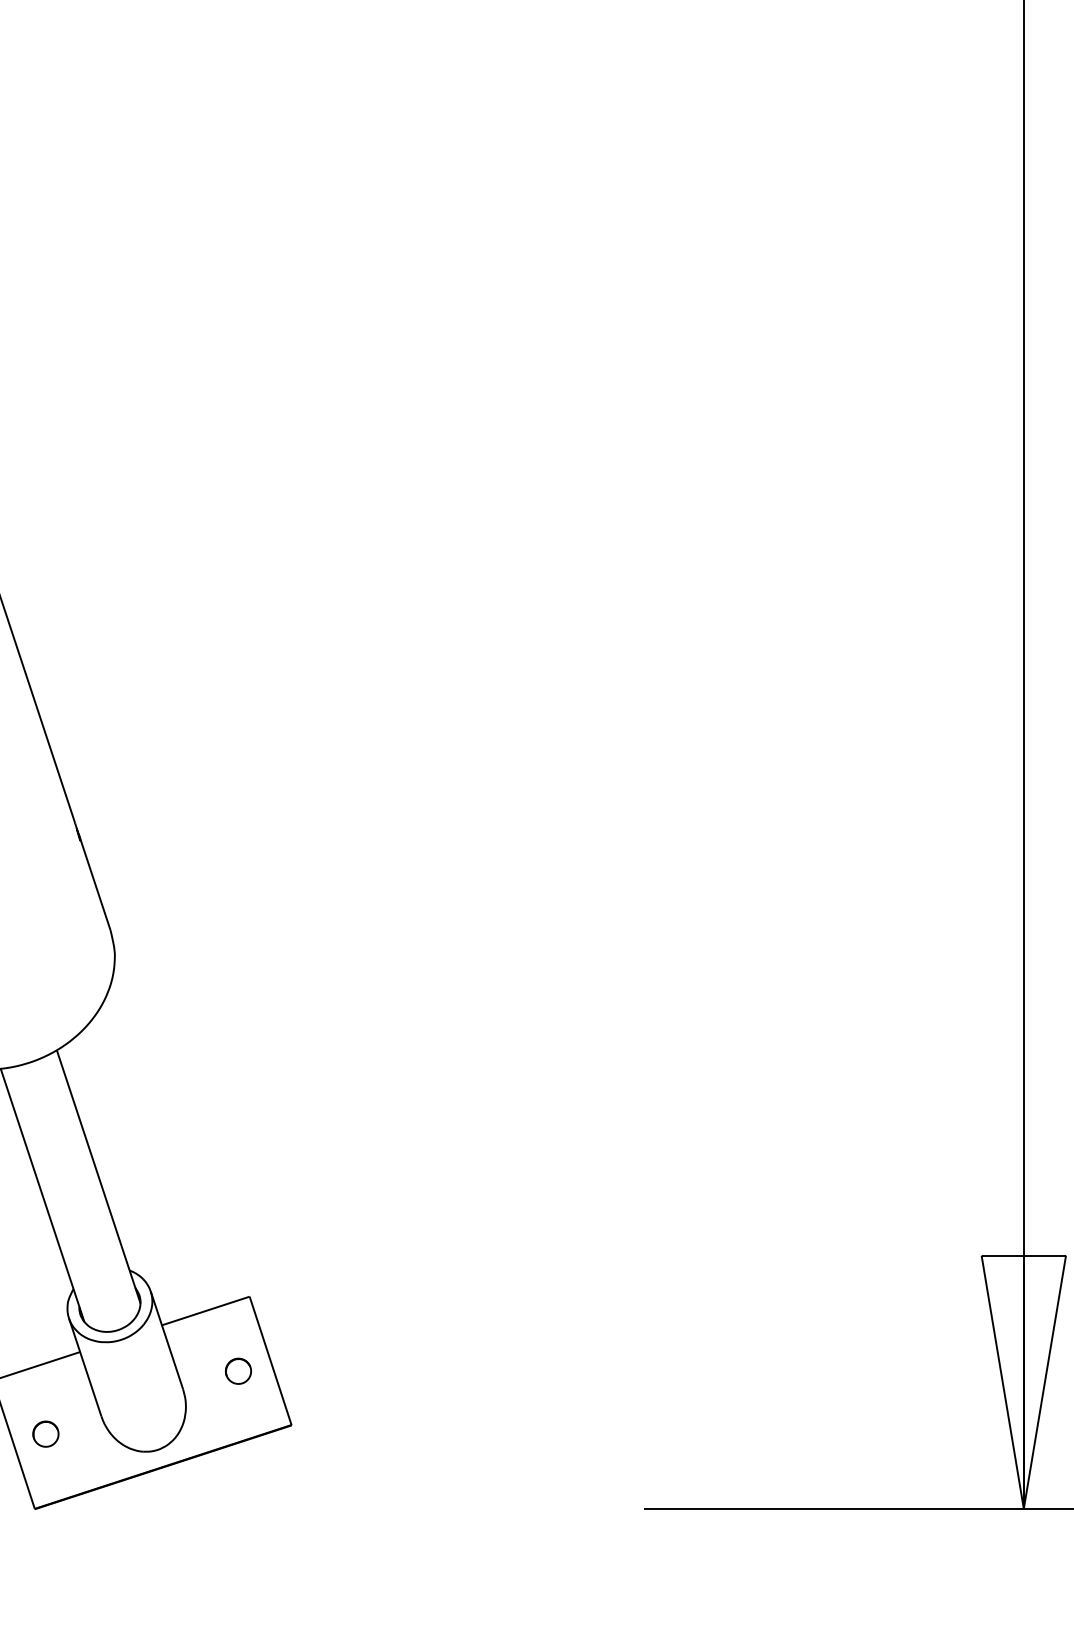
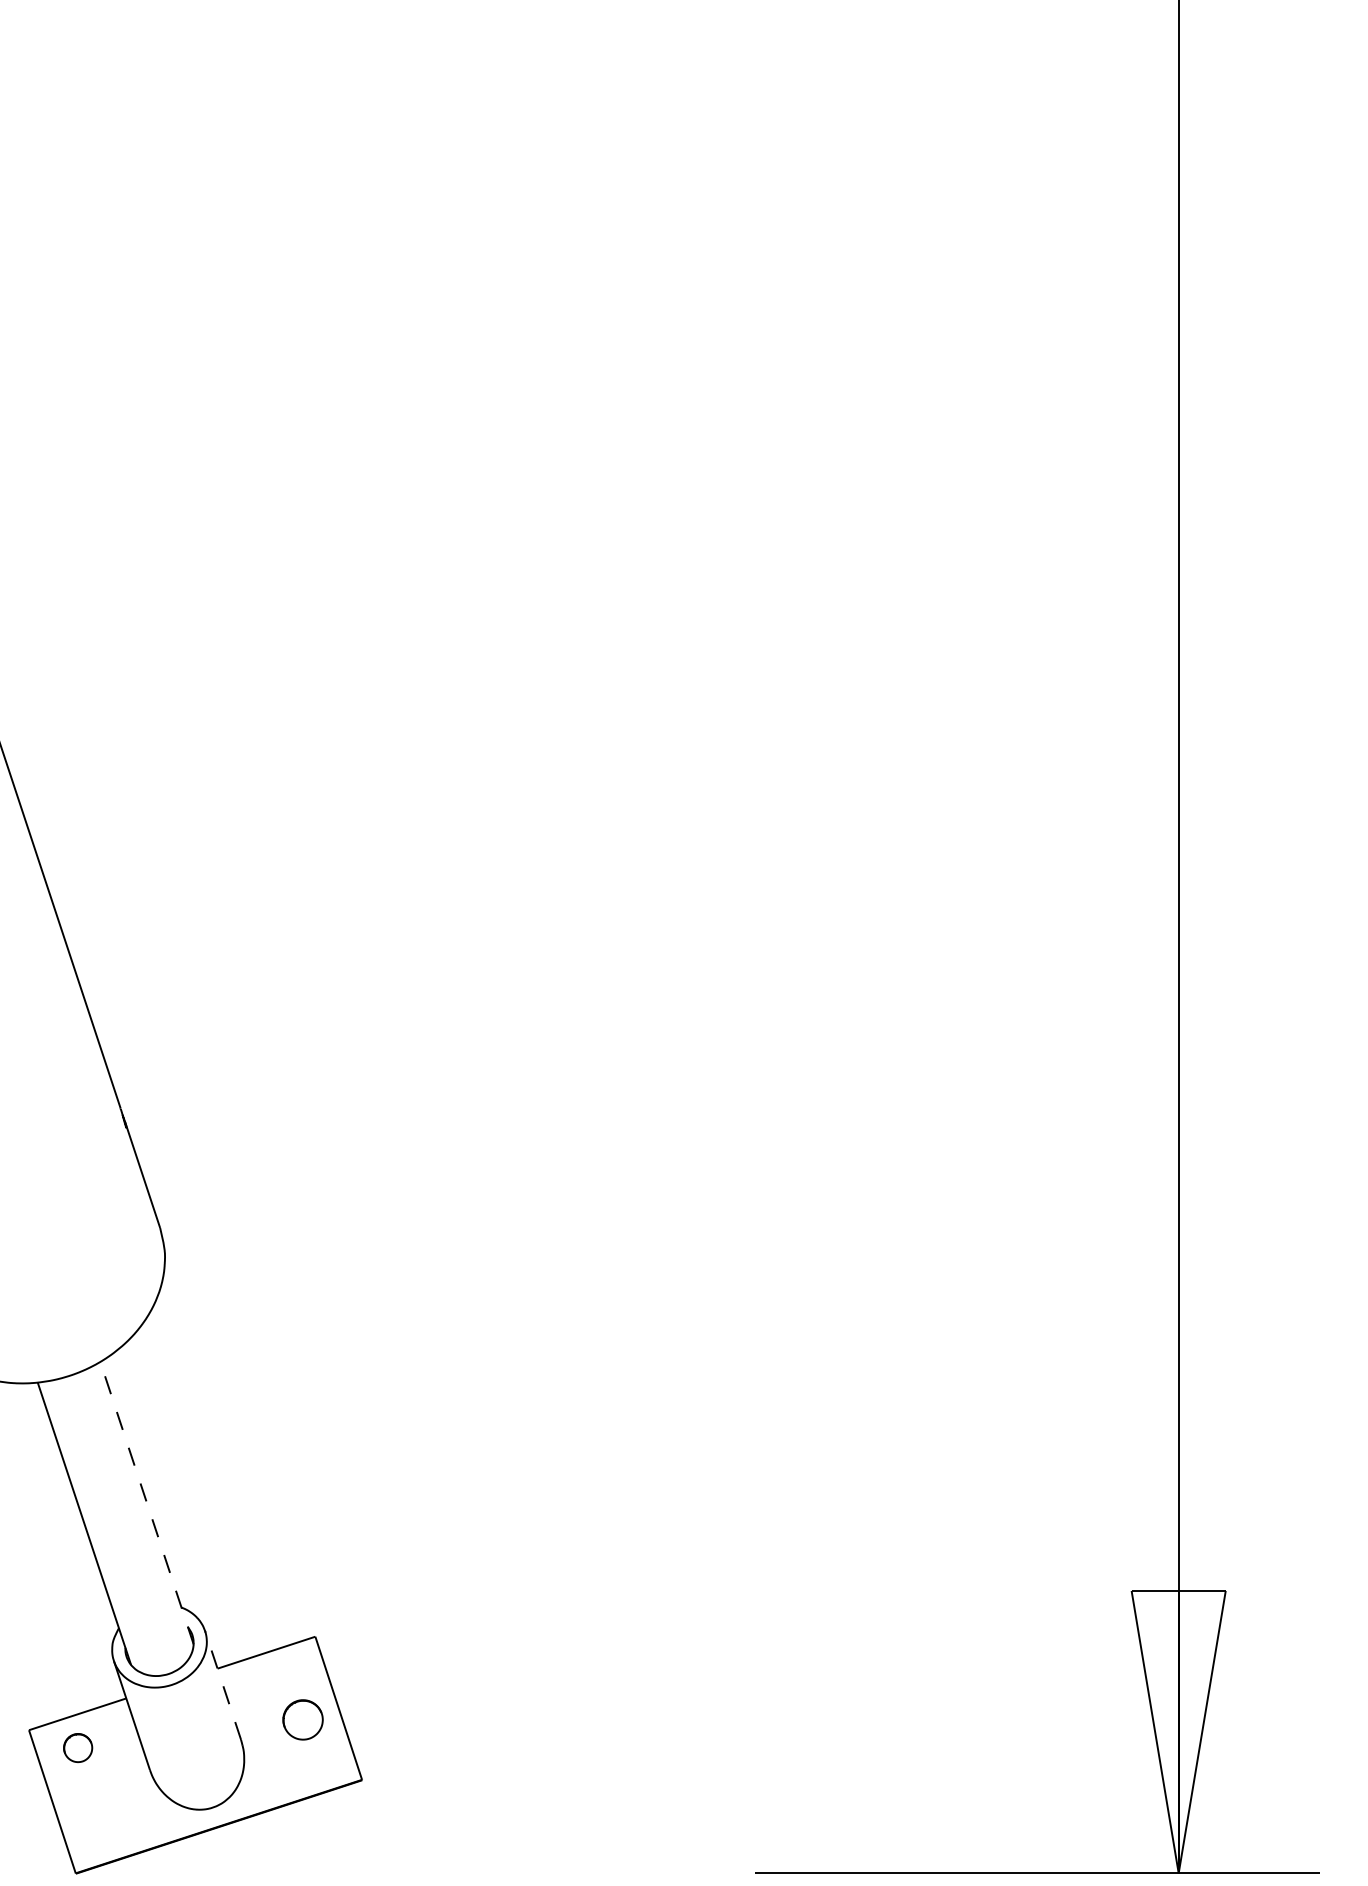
line: (99, 1177) -> (147, 1503), solid -> dashed
line: (166, 1339) -> (222, 1684), solid -> dashed
part: (238, 1370) -> (302, 1719), size x1.4
part: (46, 1433) -> (78, 1747), moved

